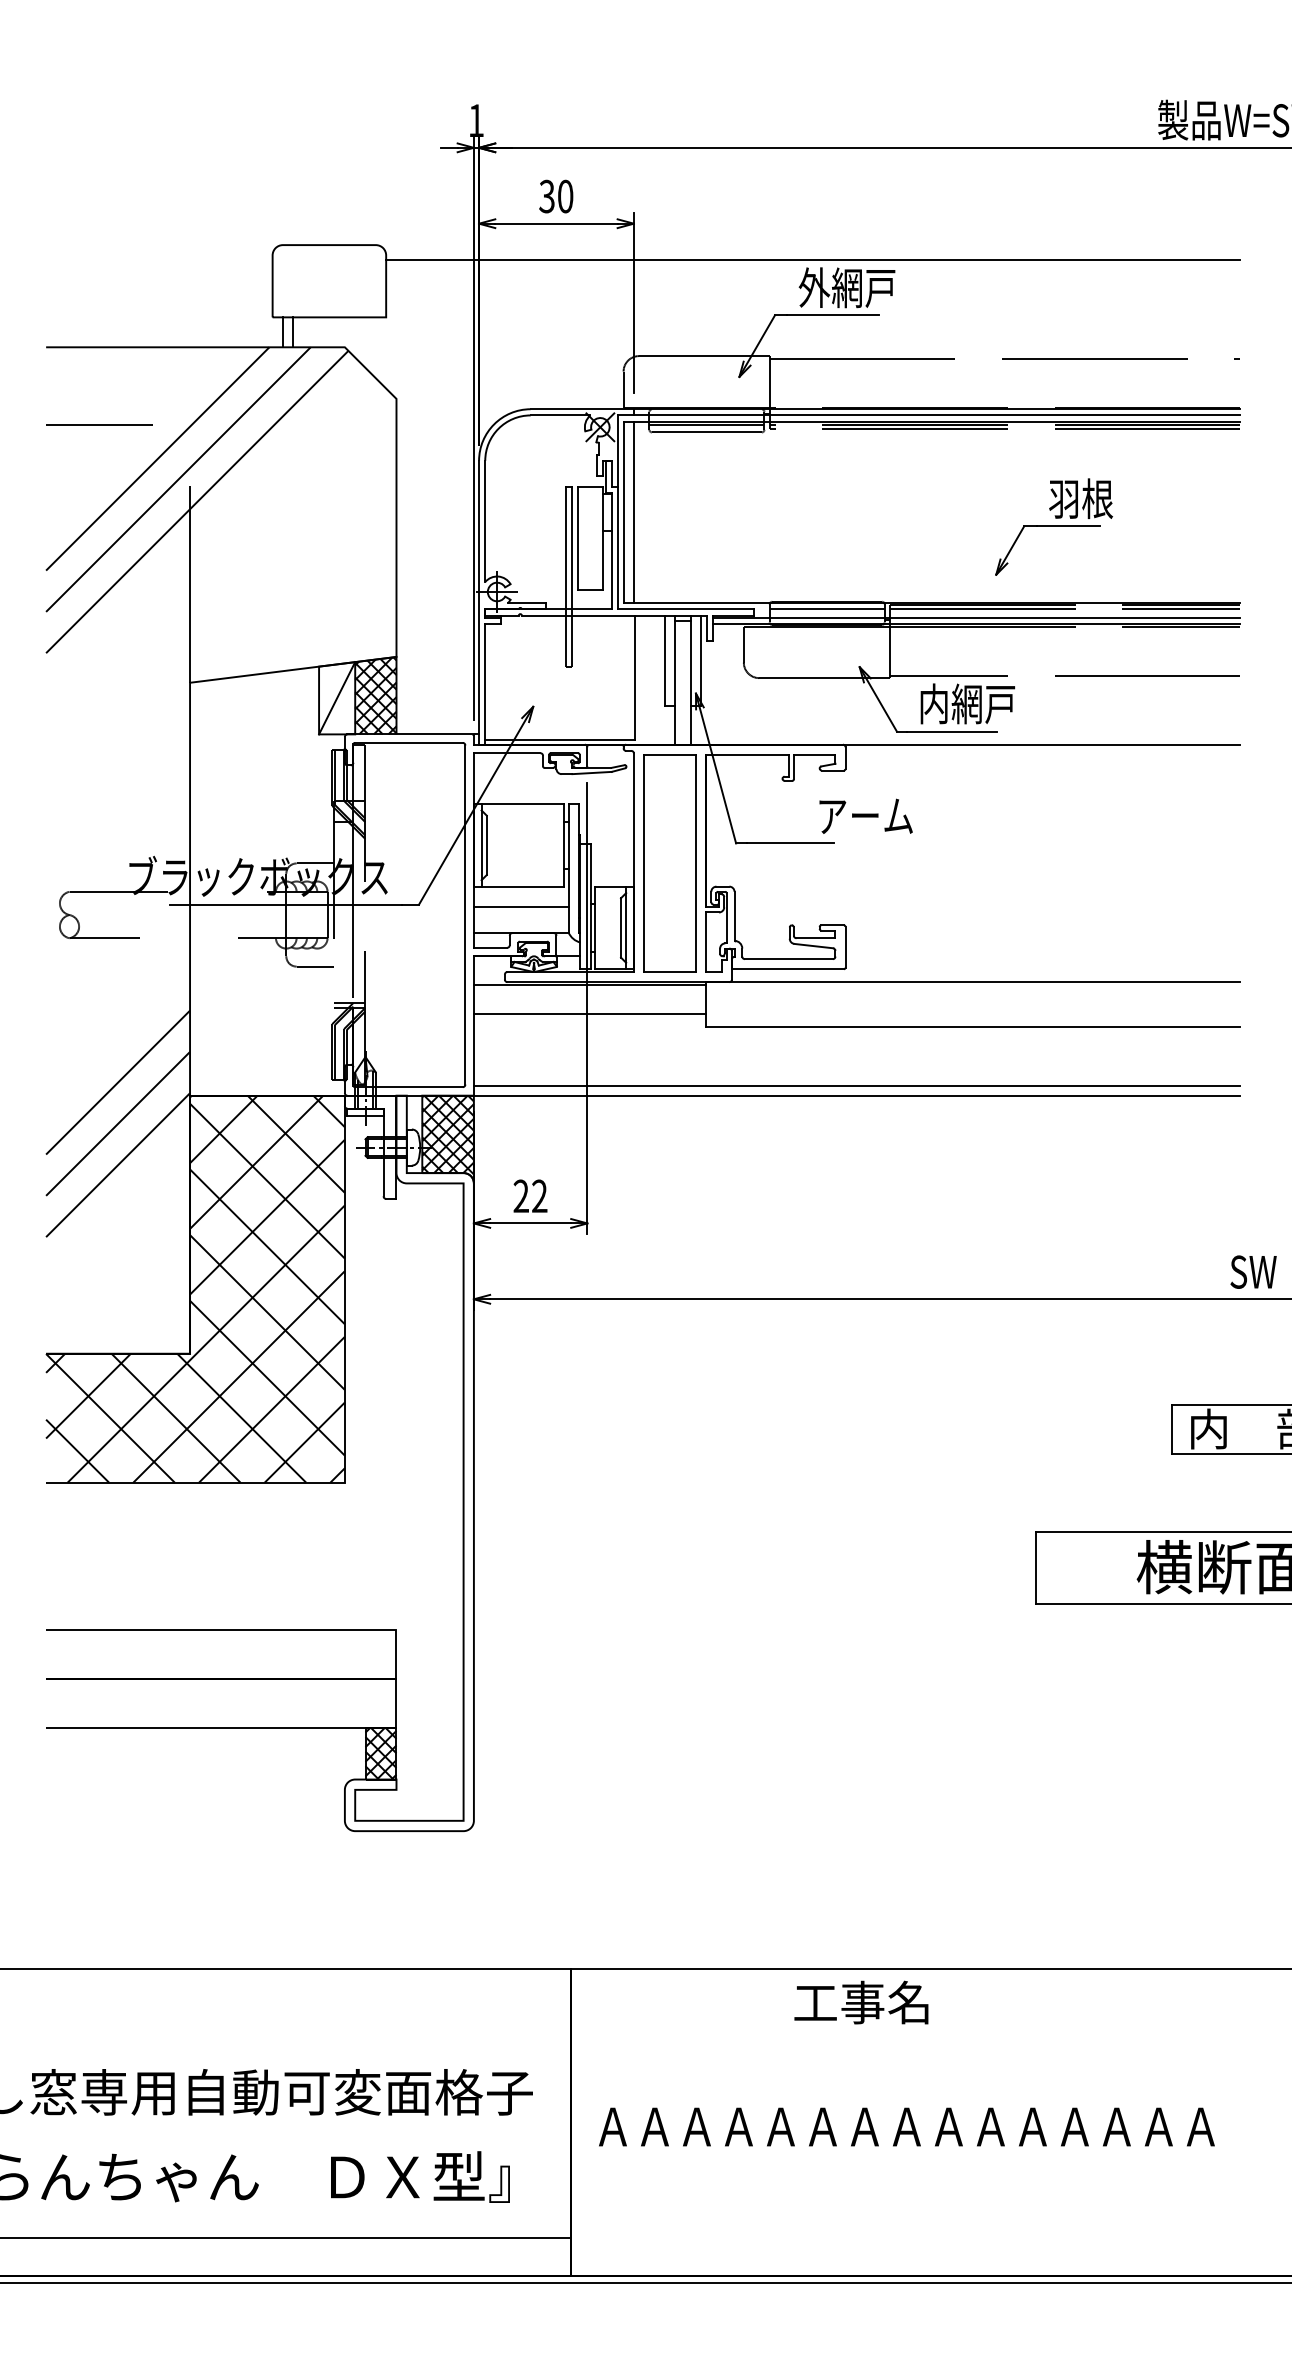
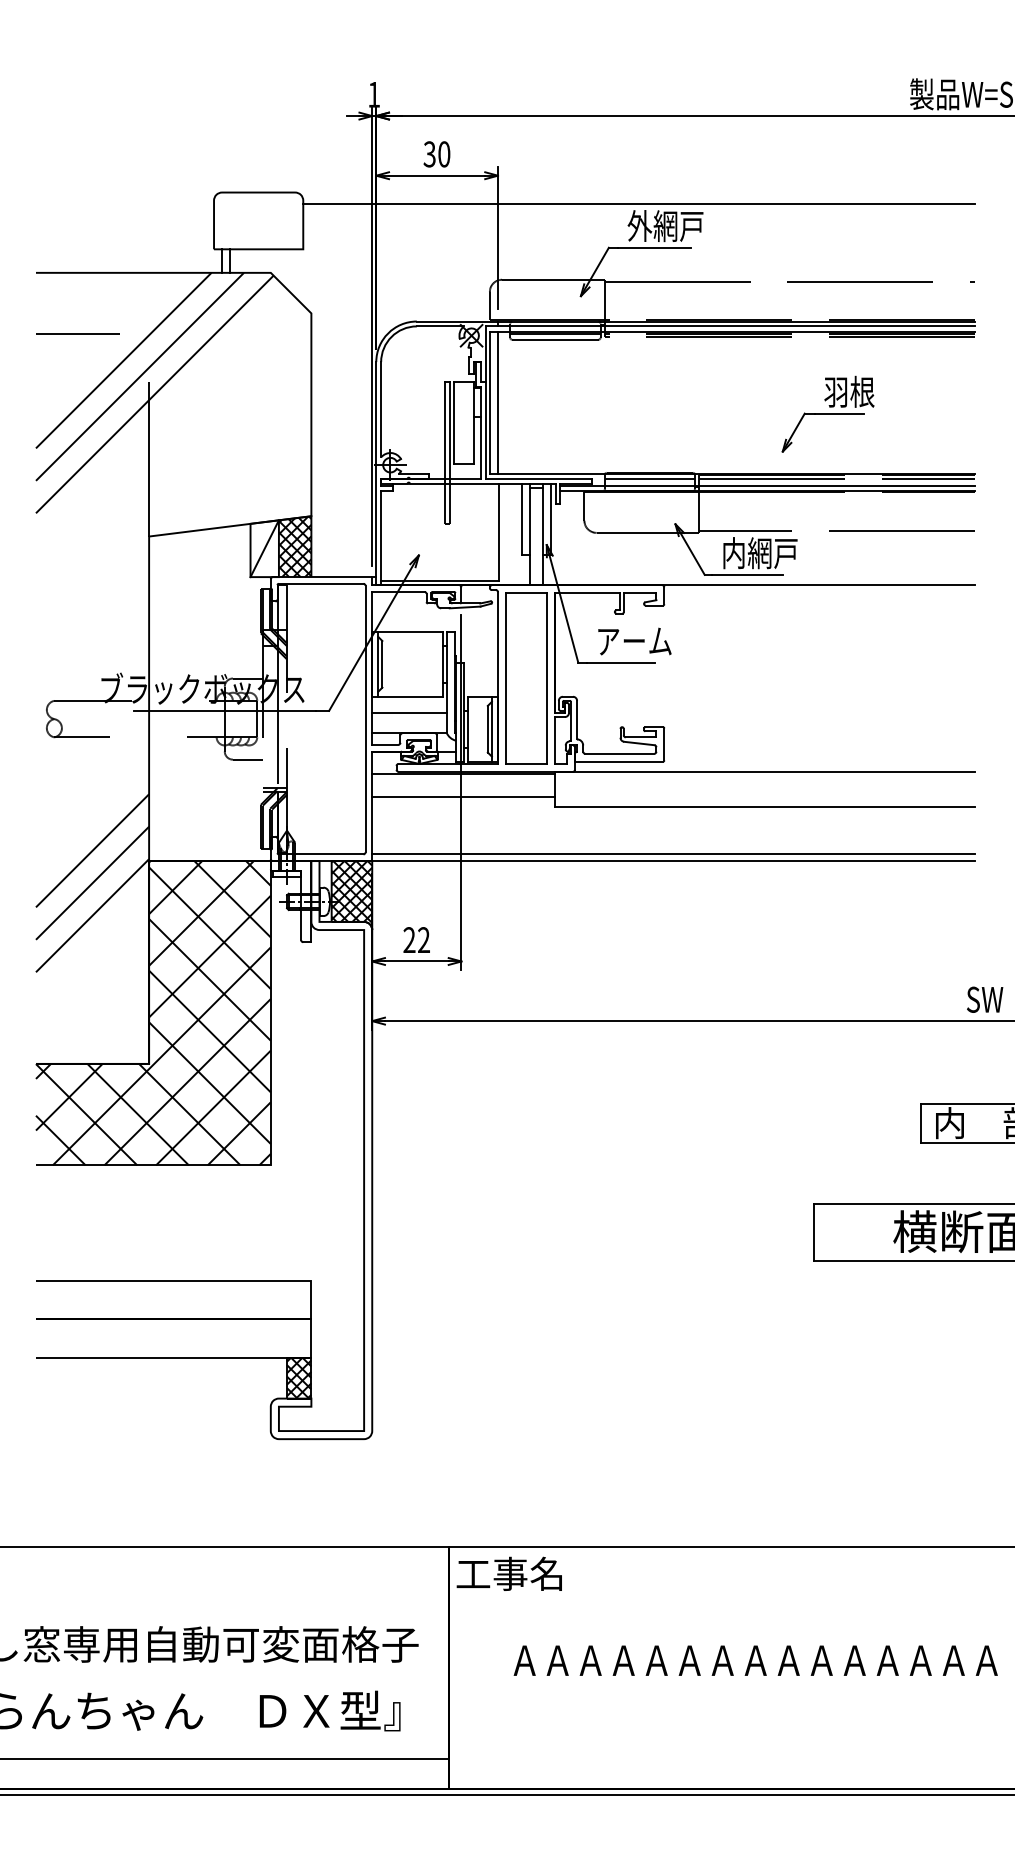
text: (865, 815) -> (634, 640), moved
text: (861, 2002) -> (509, 1573), moved
text: (906, 2126) -> (755, 1660), moved

